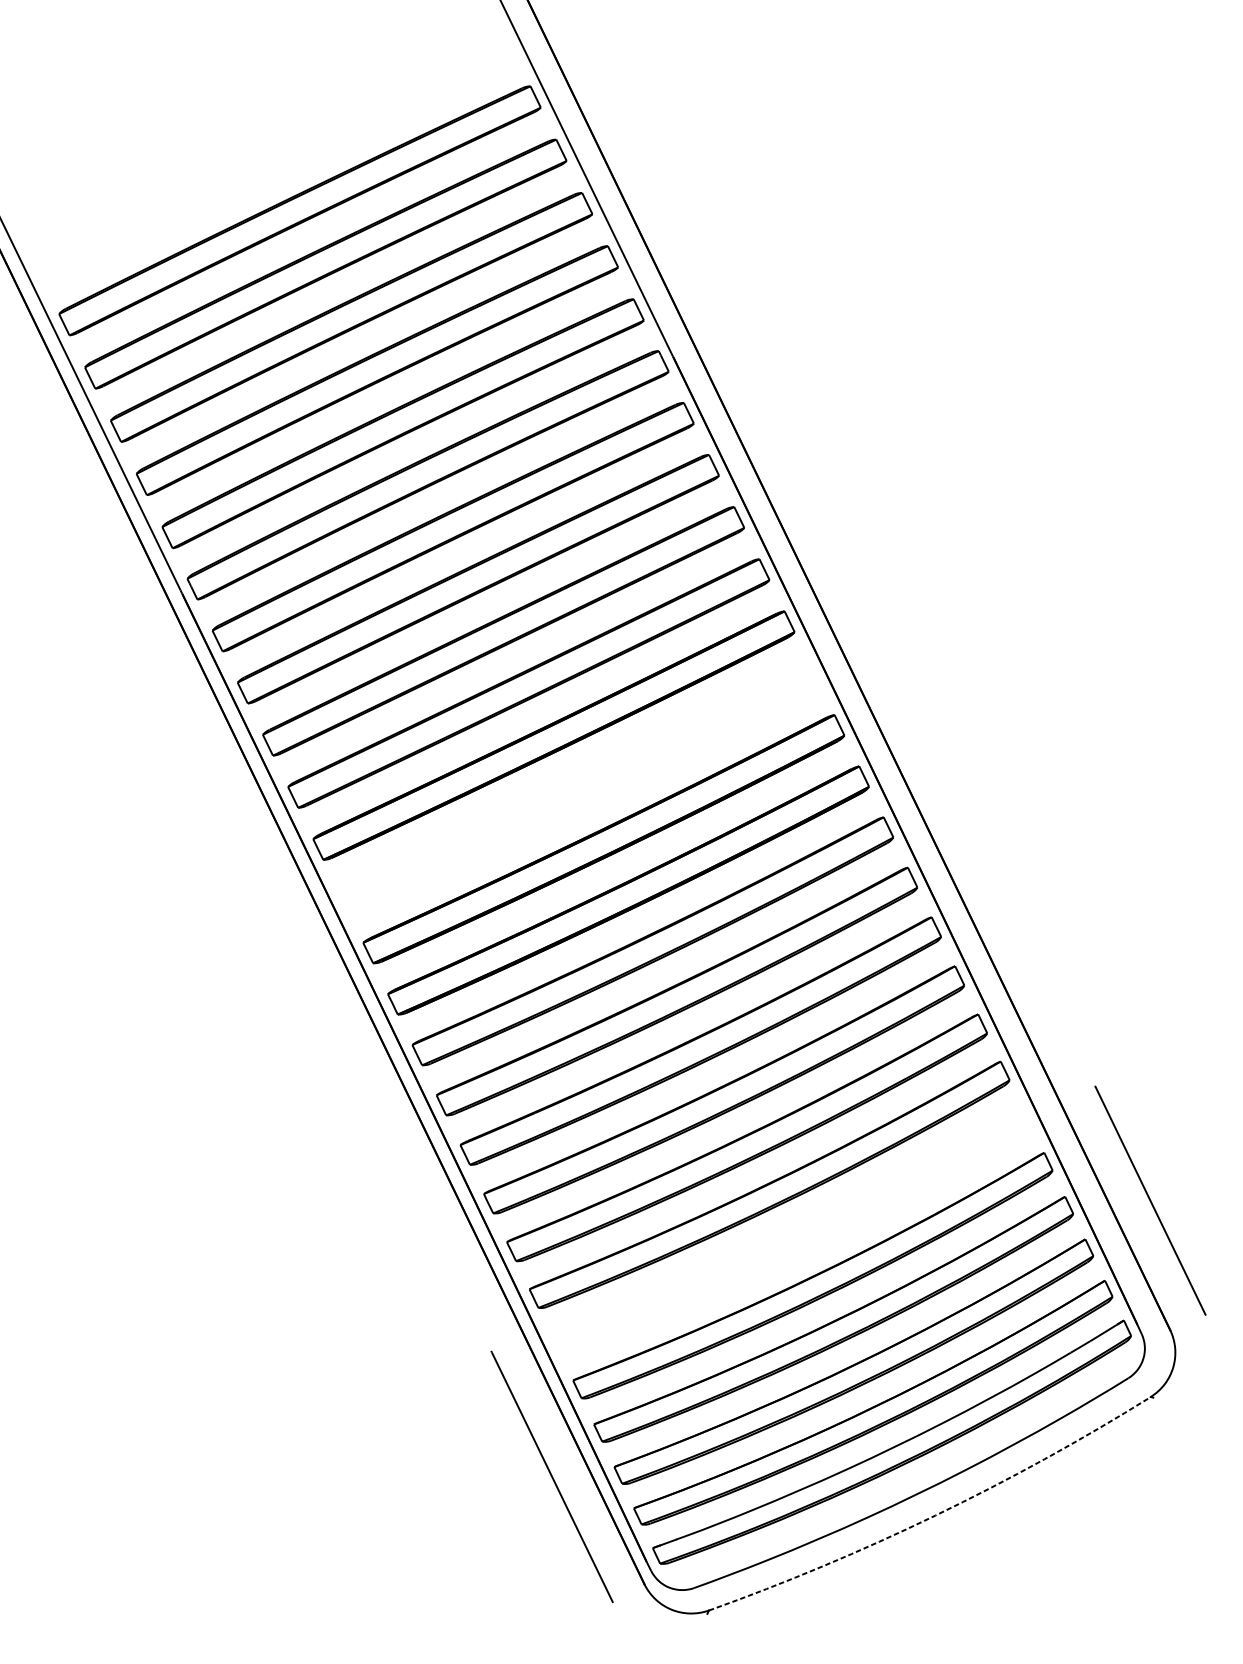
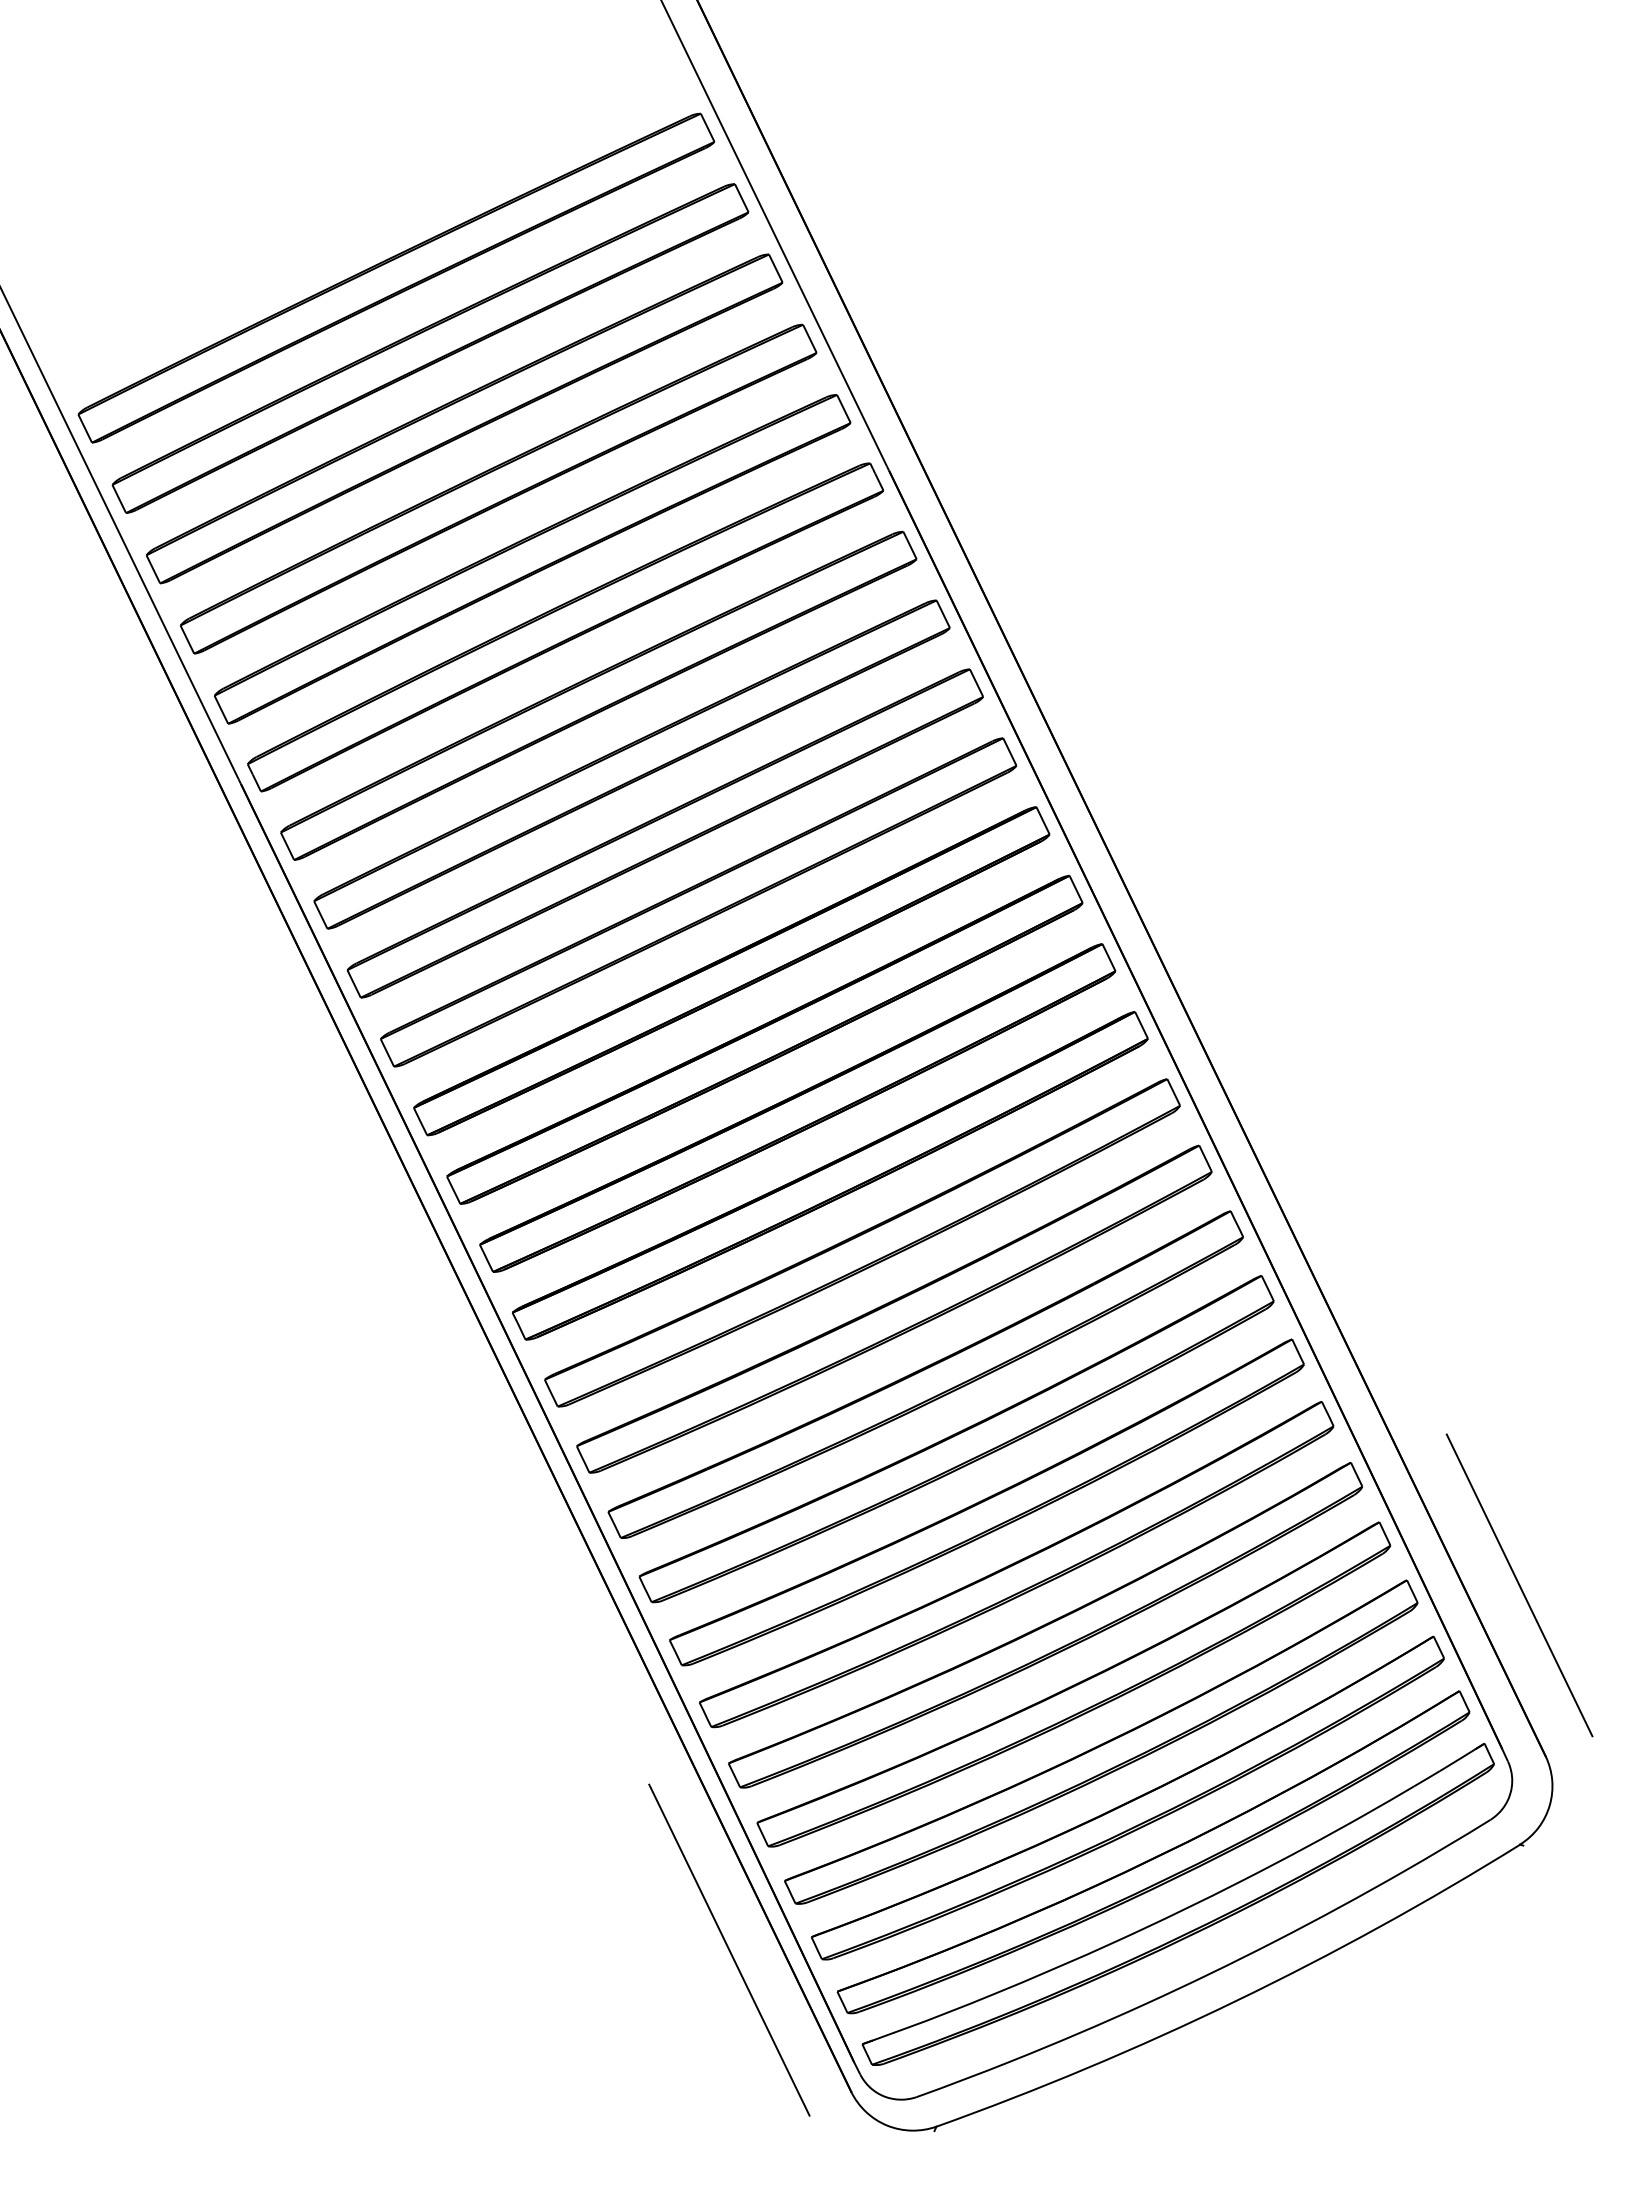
part: (578, 787) -> (764, 1039), added
part: (791, 1231) -> (1045, 1625), added
arc: (935, 1515) -> (1235, 2001), dashed -> solid

